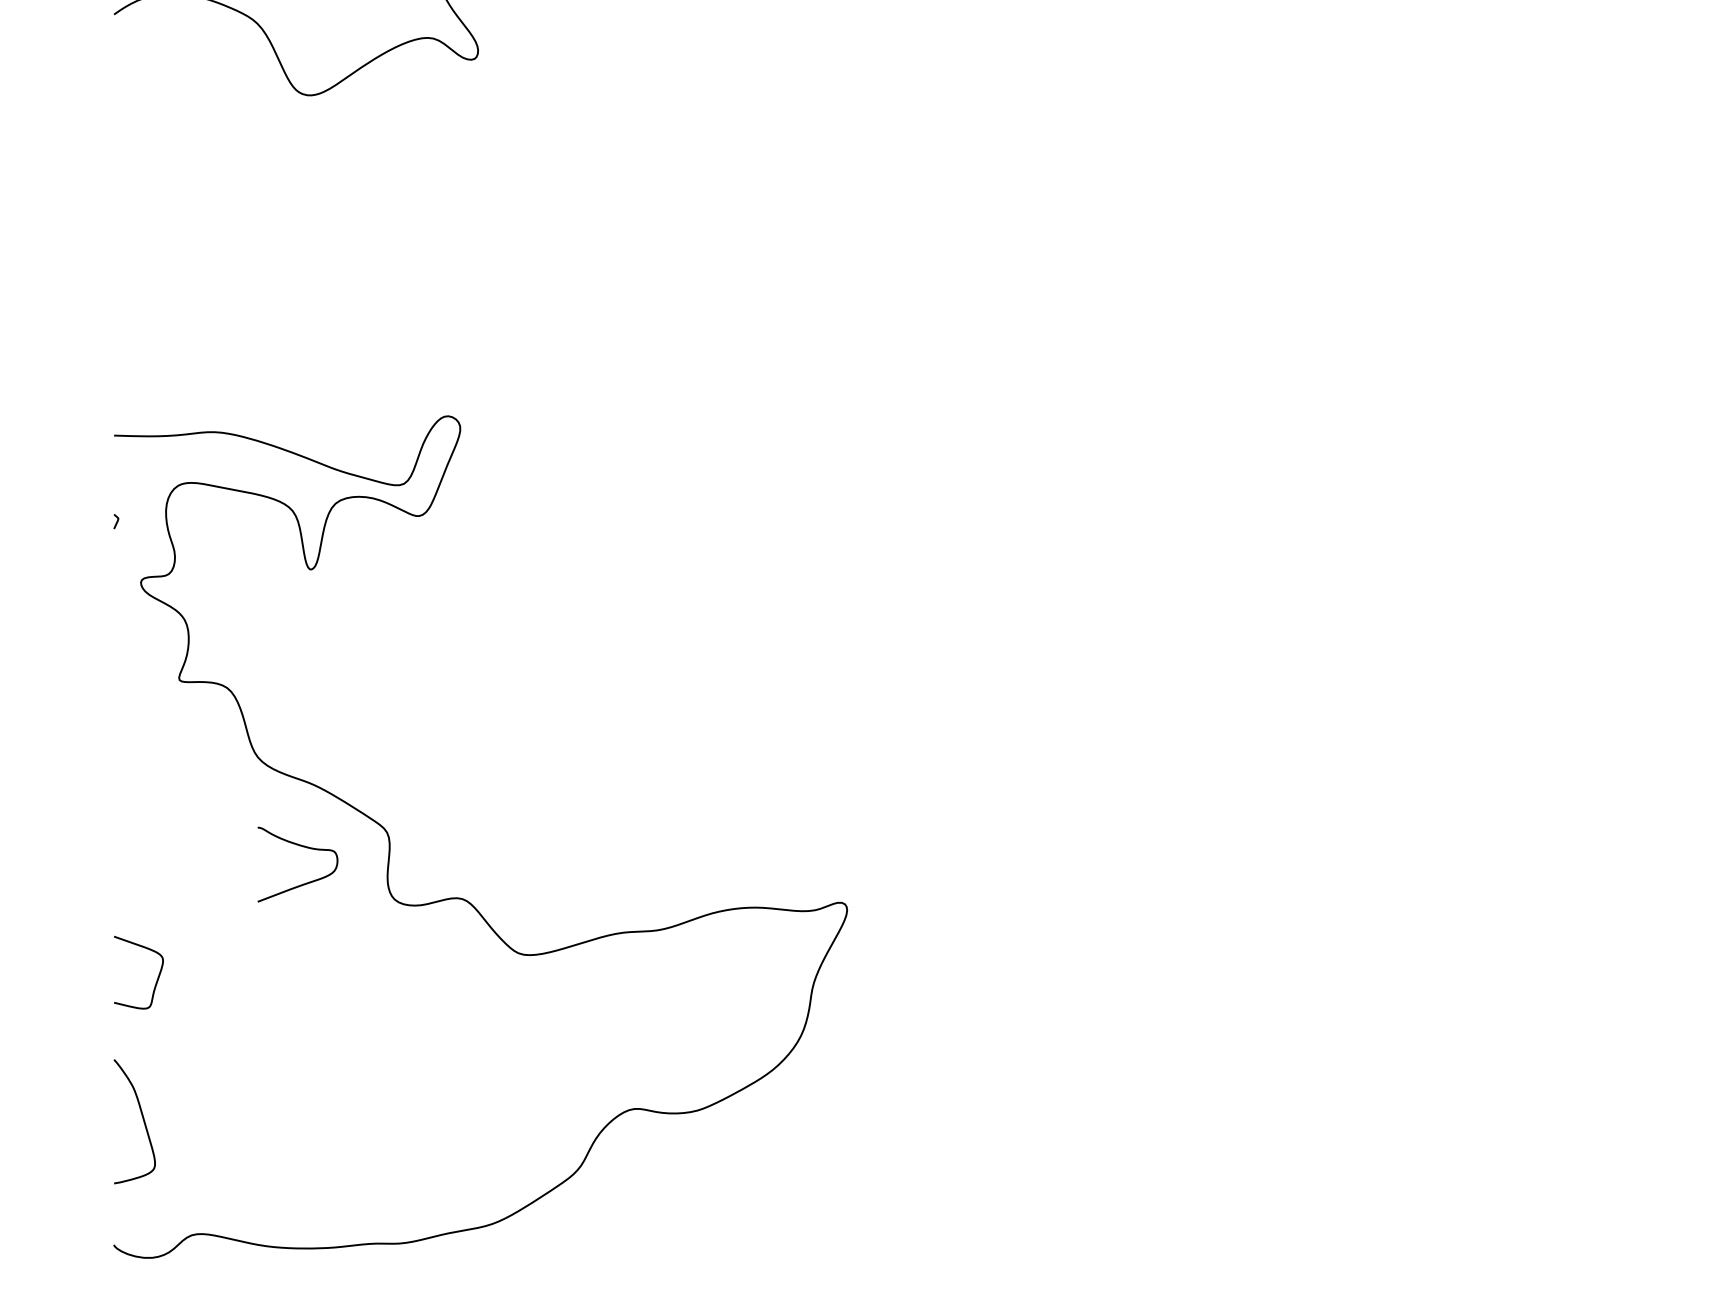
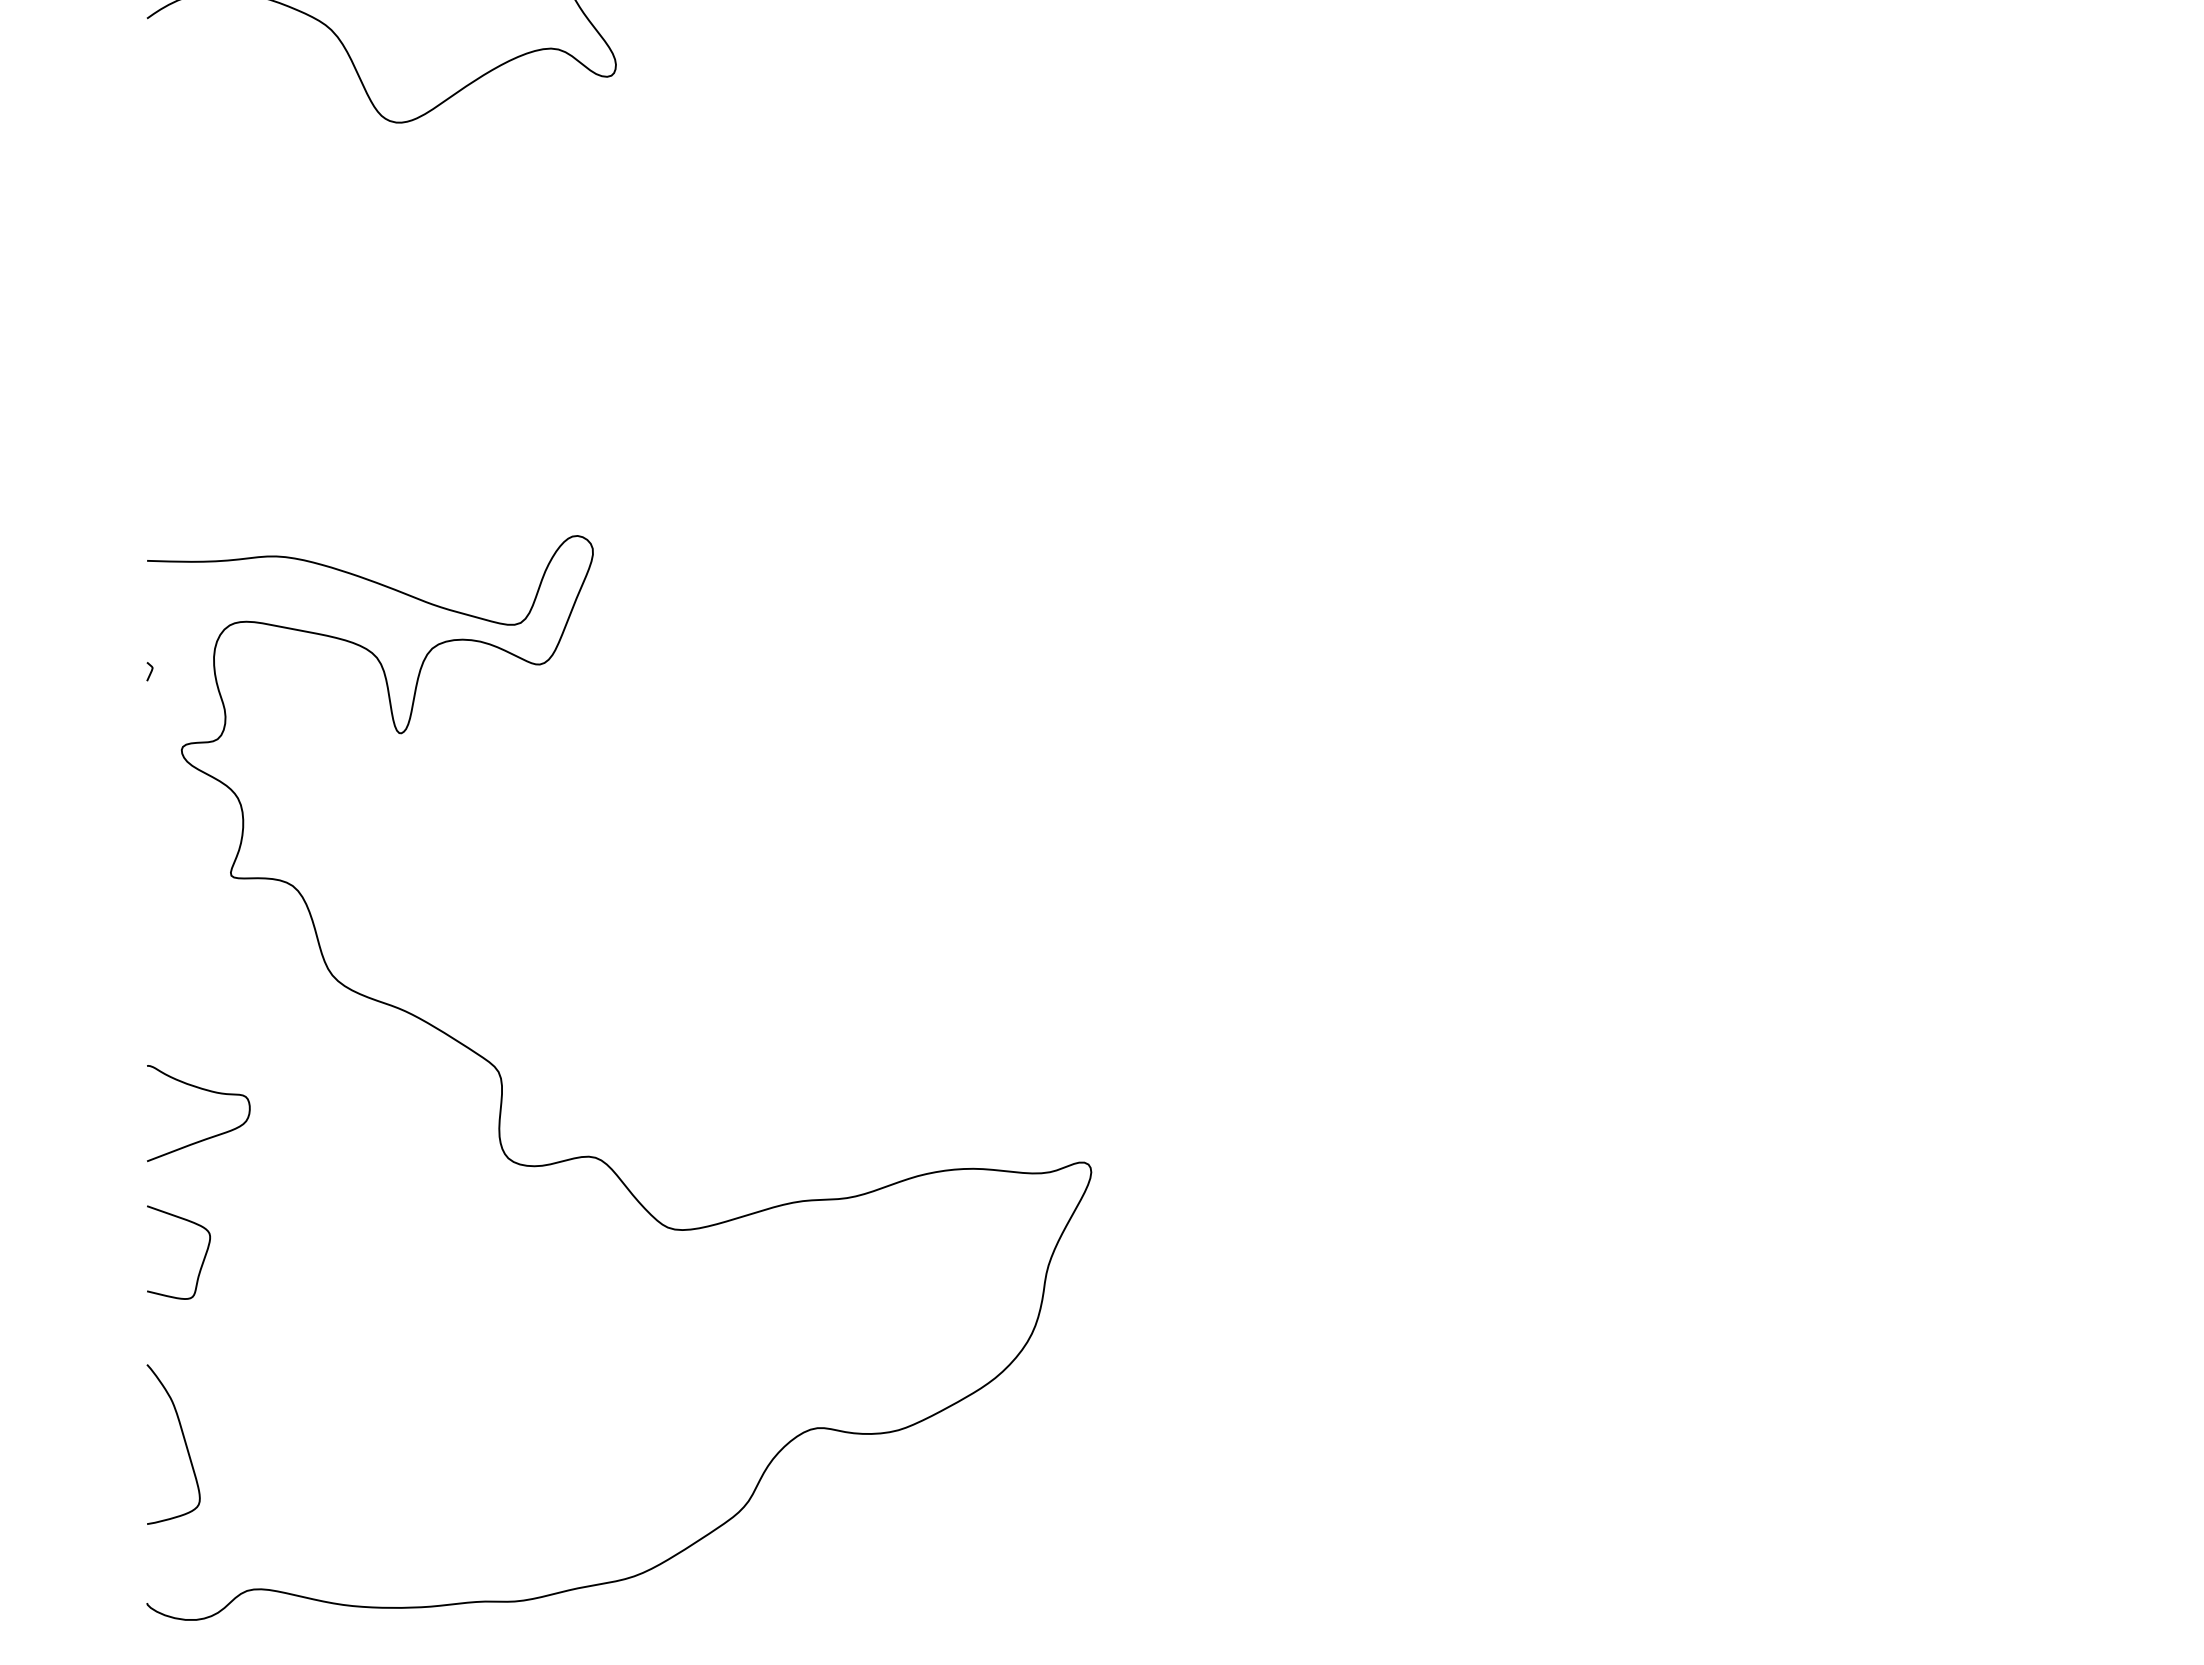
curve: (301, 846) -> (203, 1090), moved

